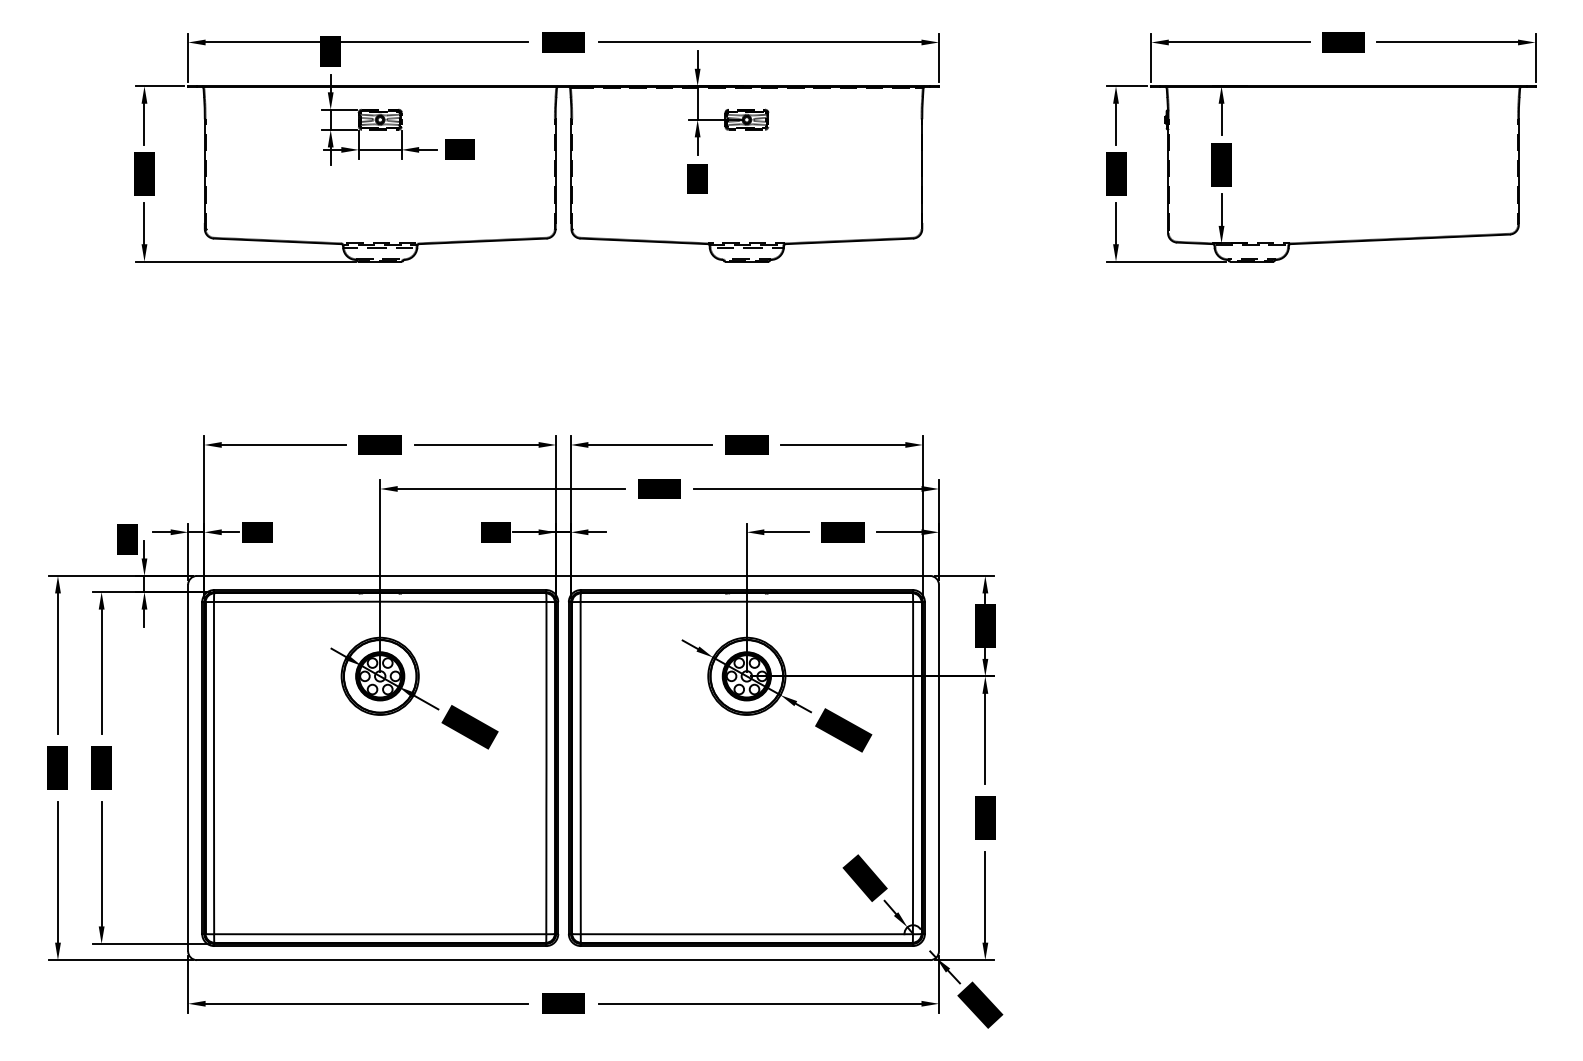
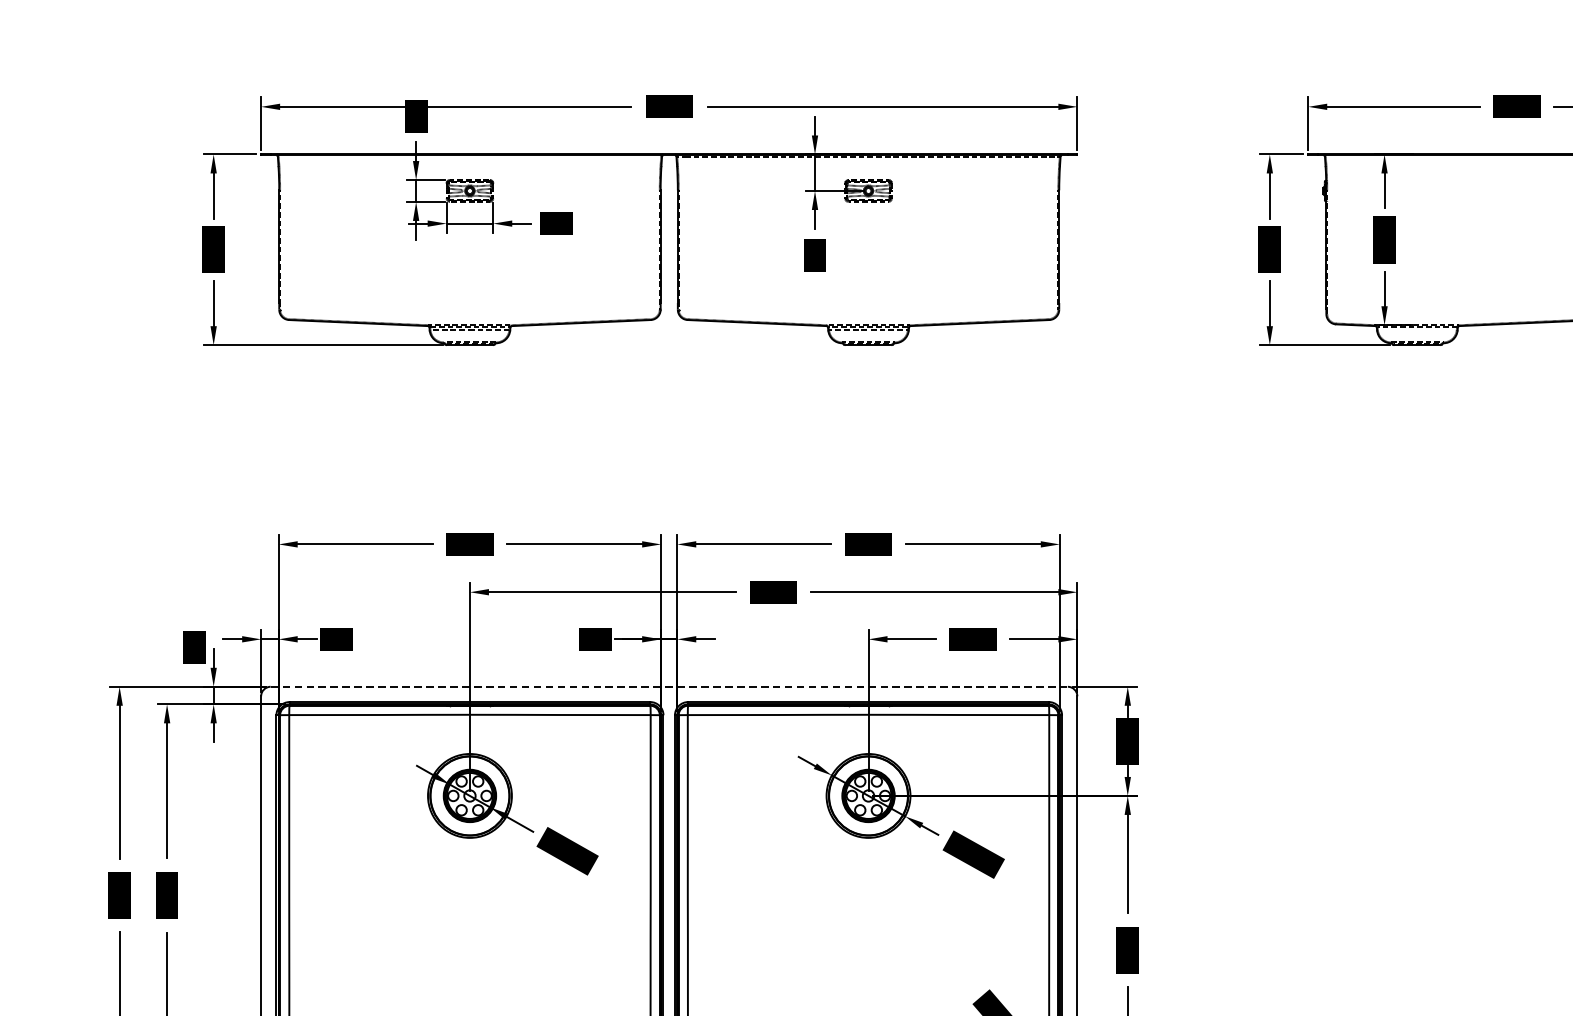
line: (563, 575) -> (669, 686), solid -> dashed

